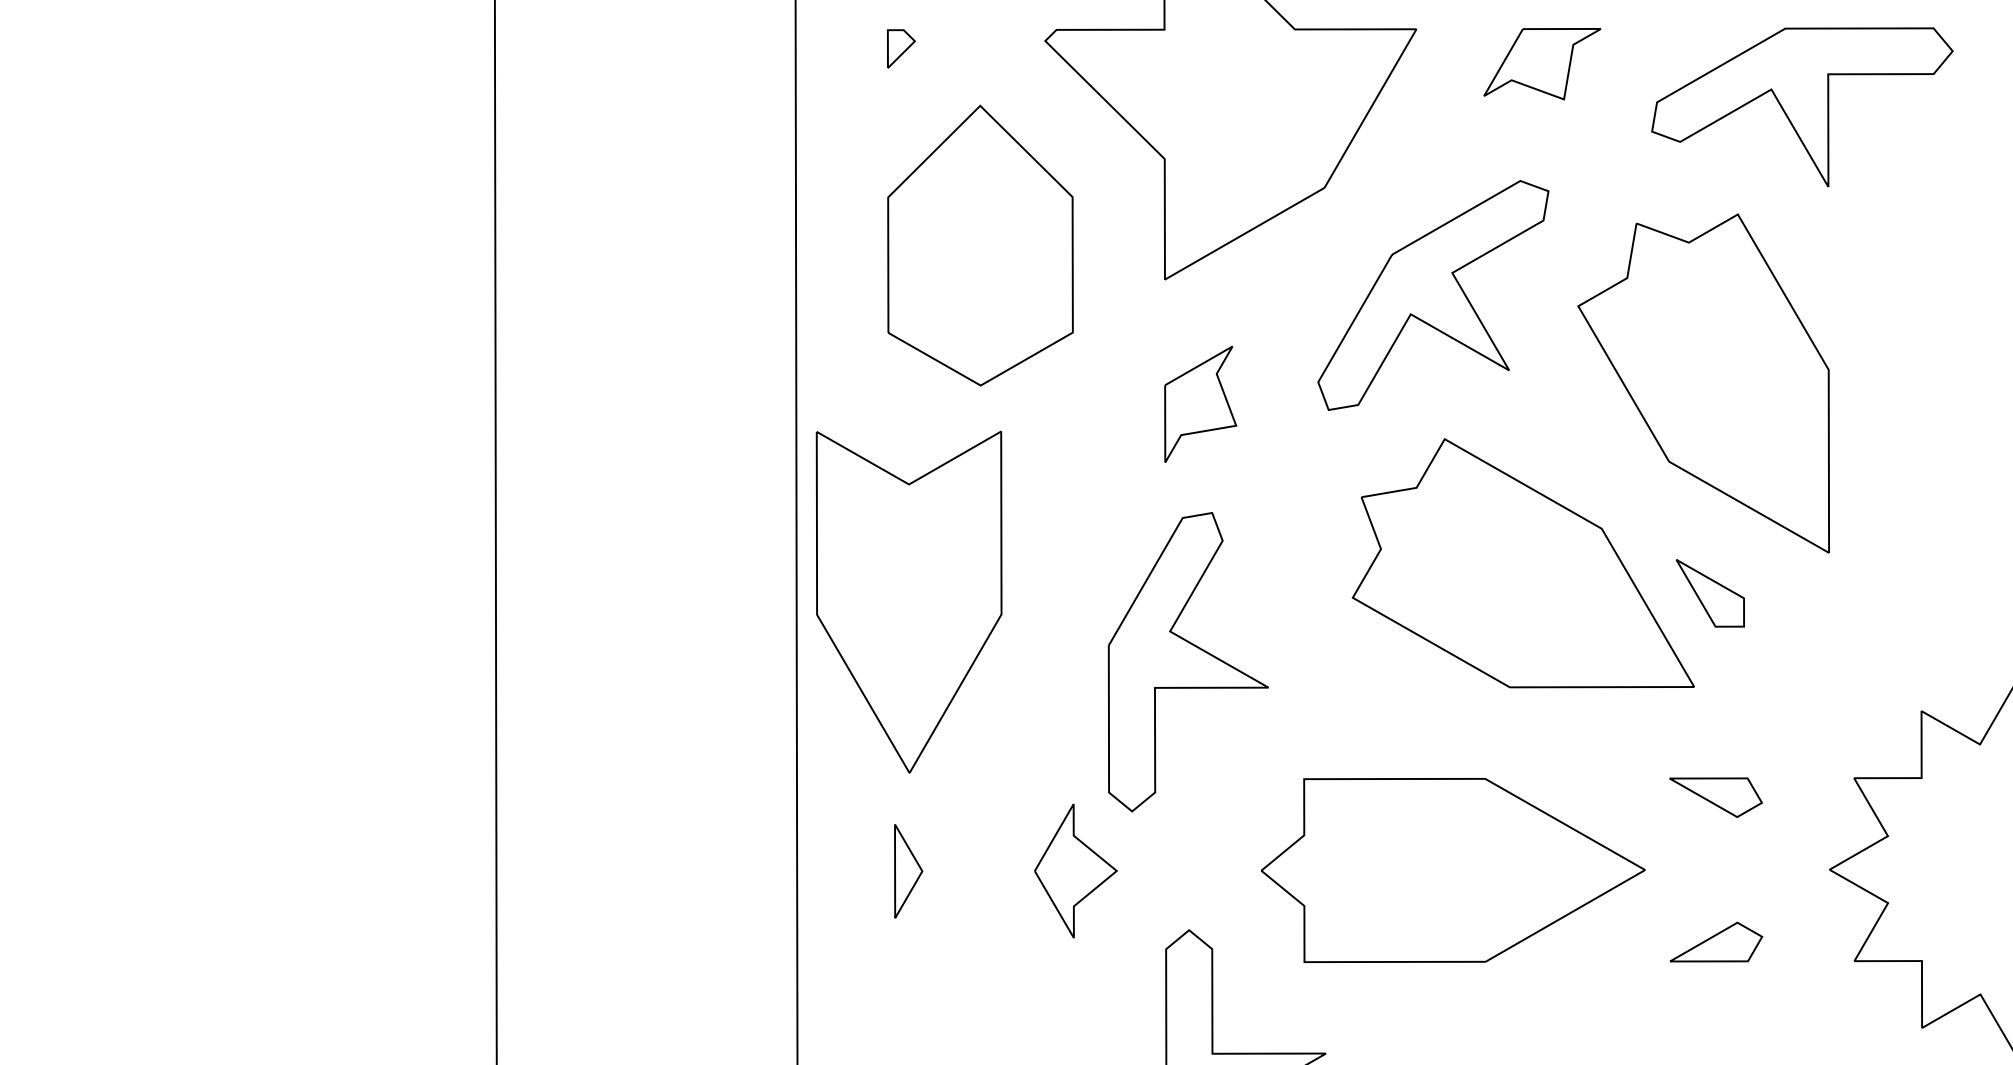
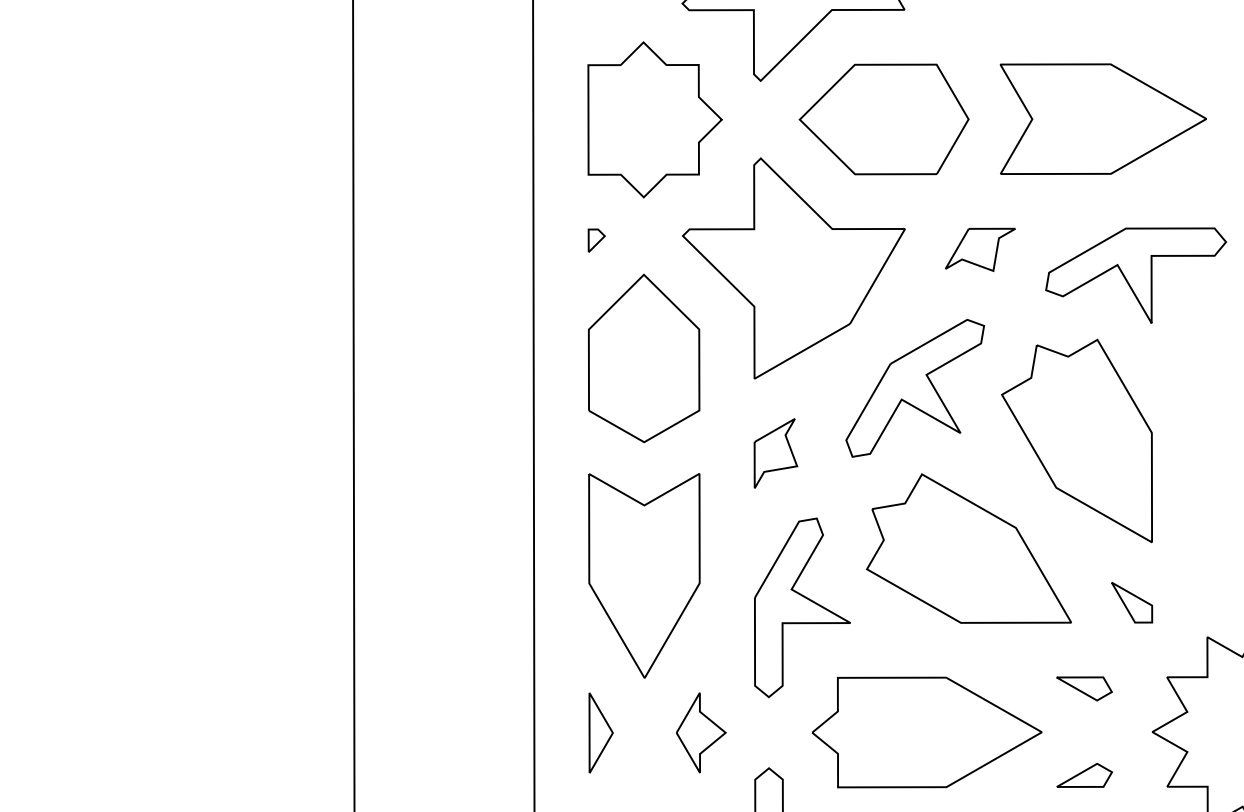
part: (1711, 593) -> (1132, 602), moved
part: (909, 601) -> (644, 575), moved
part: (1188, 661) -> (802, 607), moved
part: (907, 870) -> (600, 732), size x1.43

